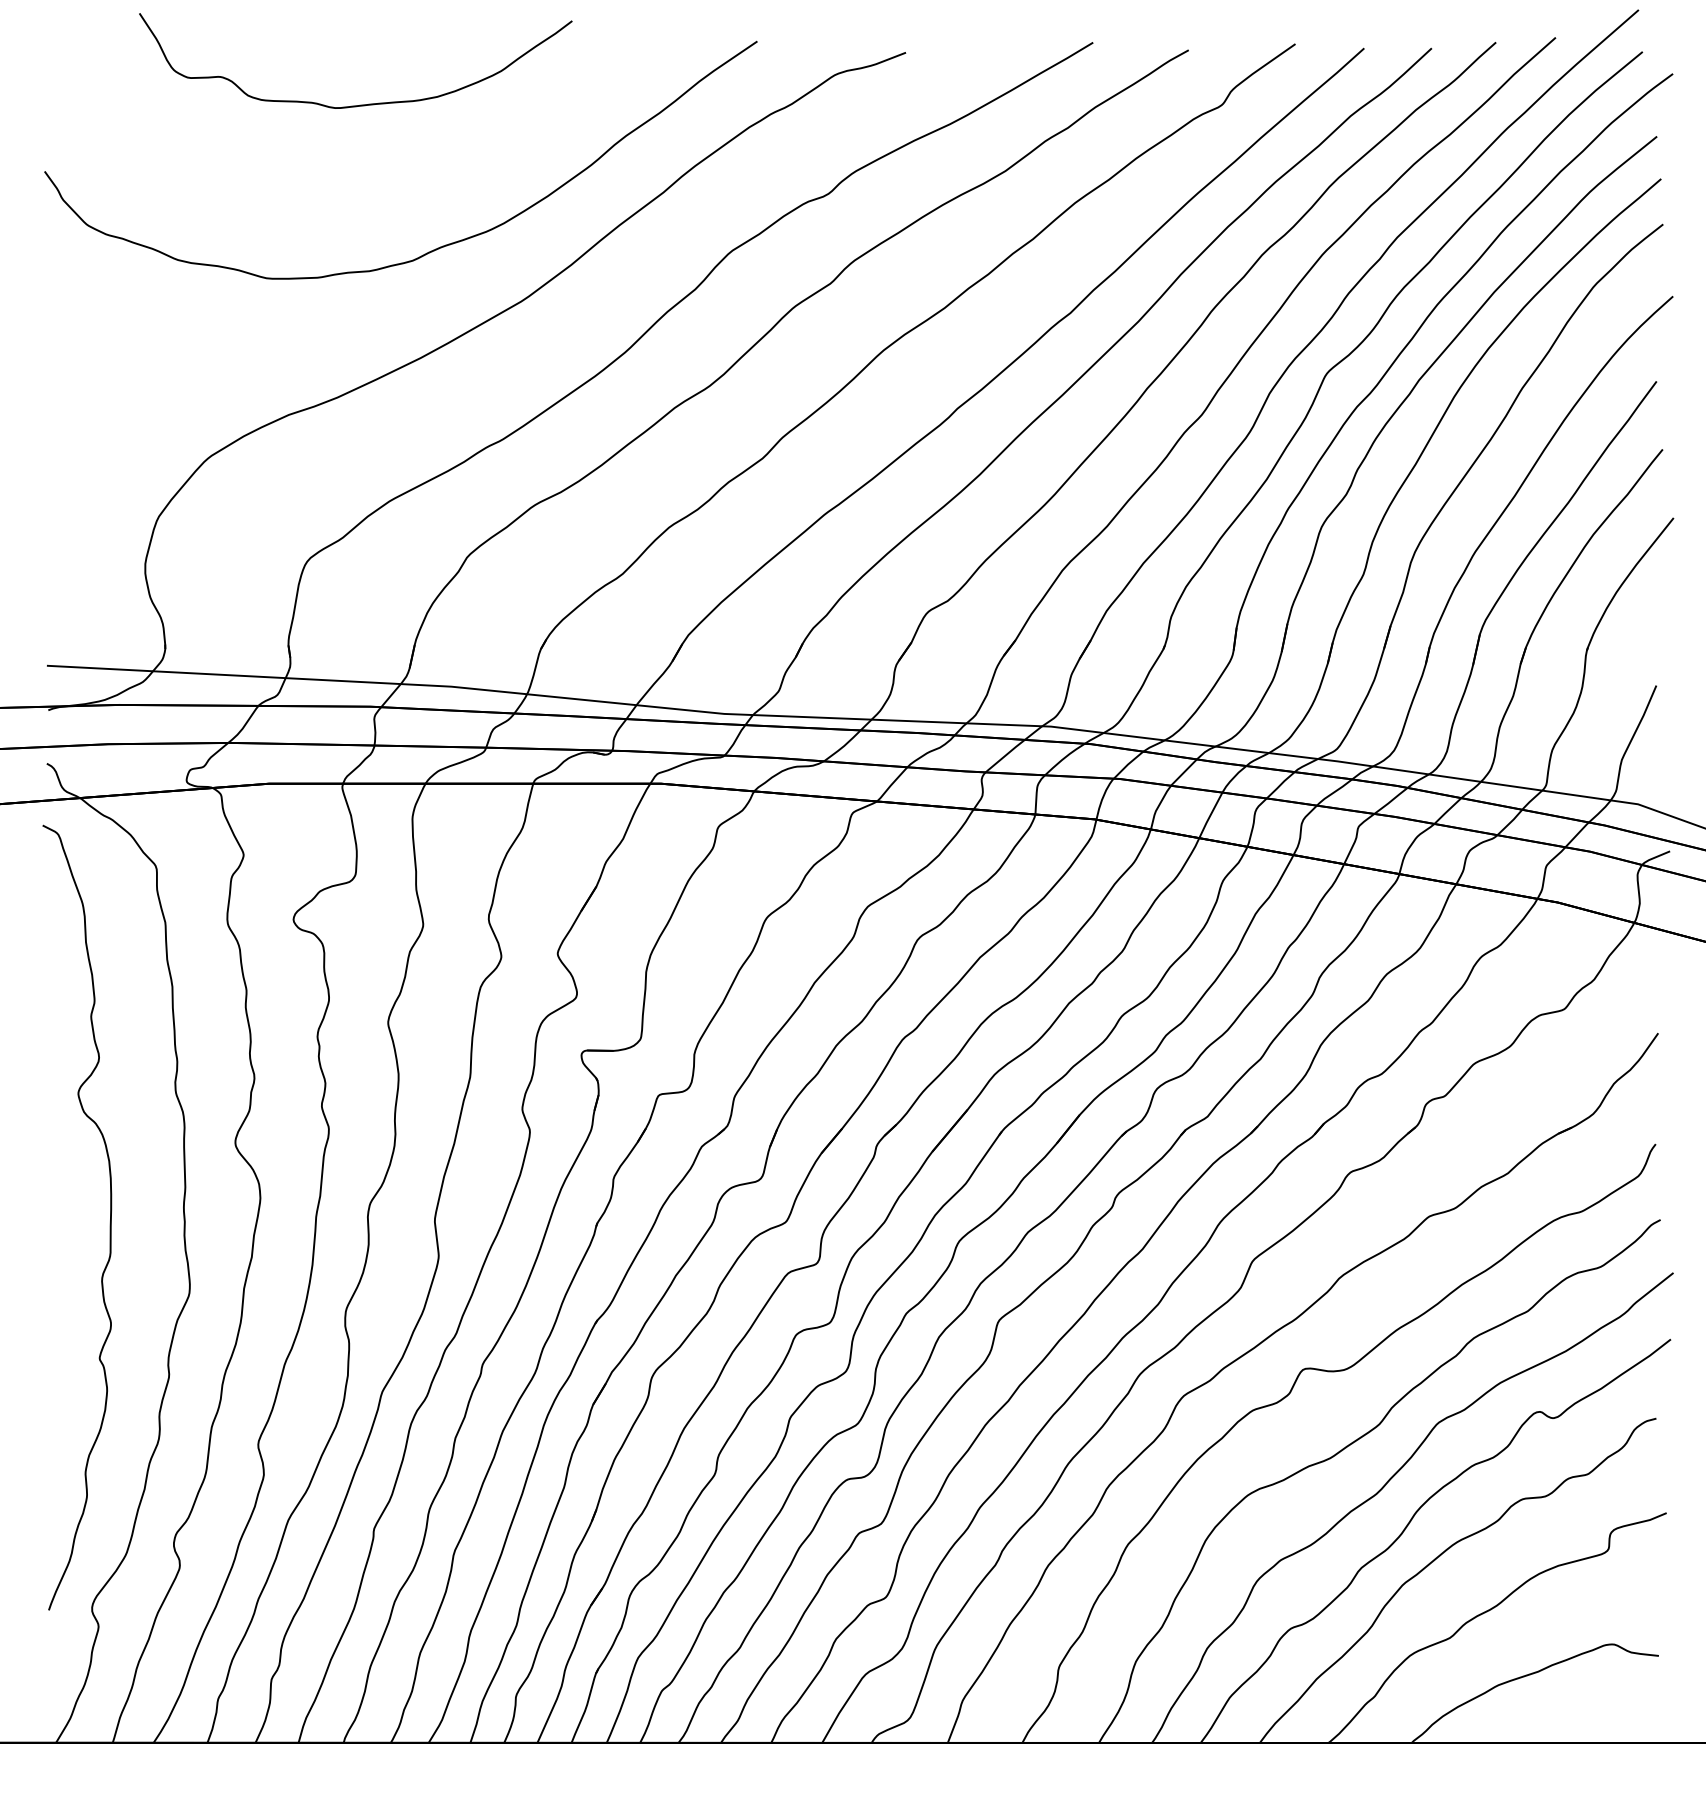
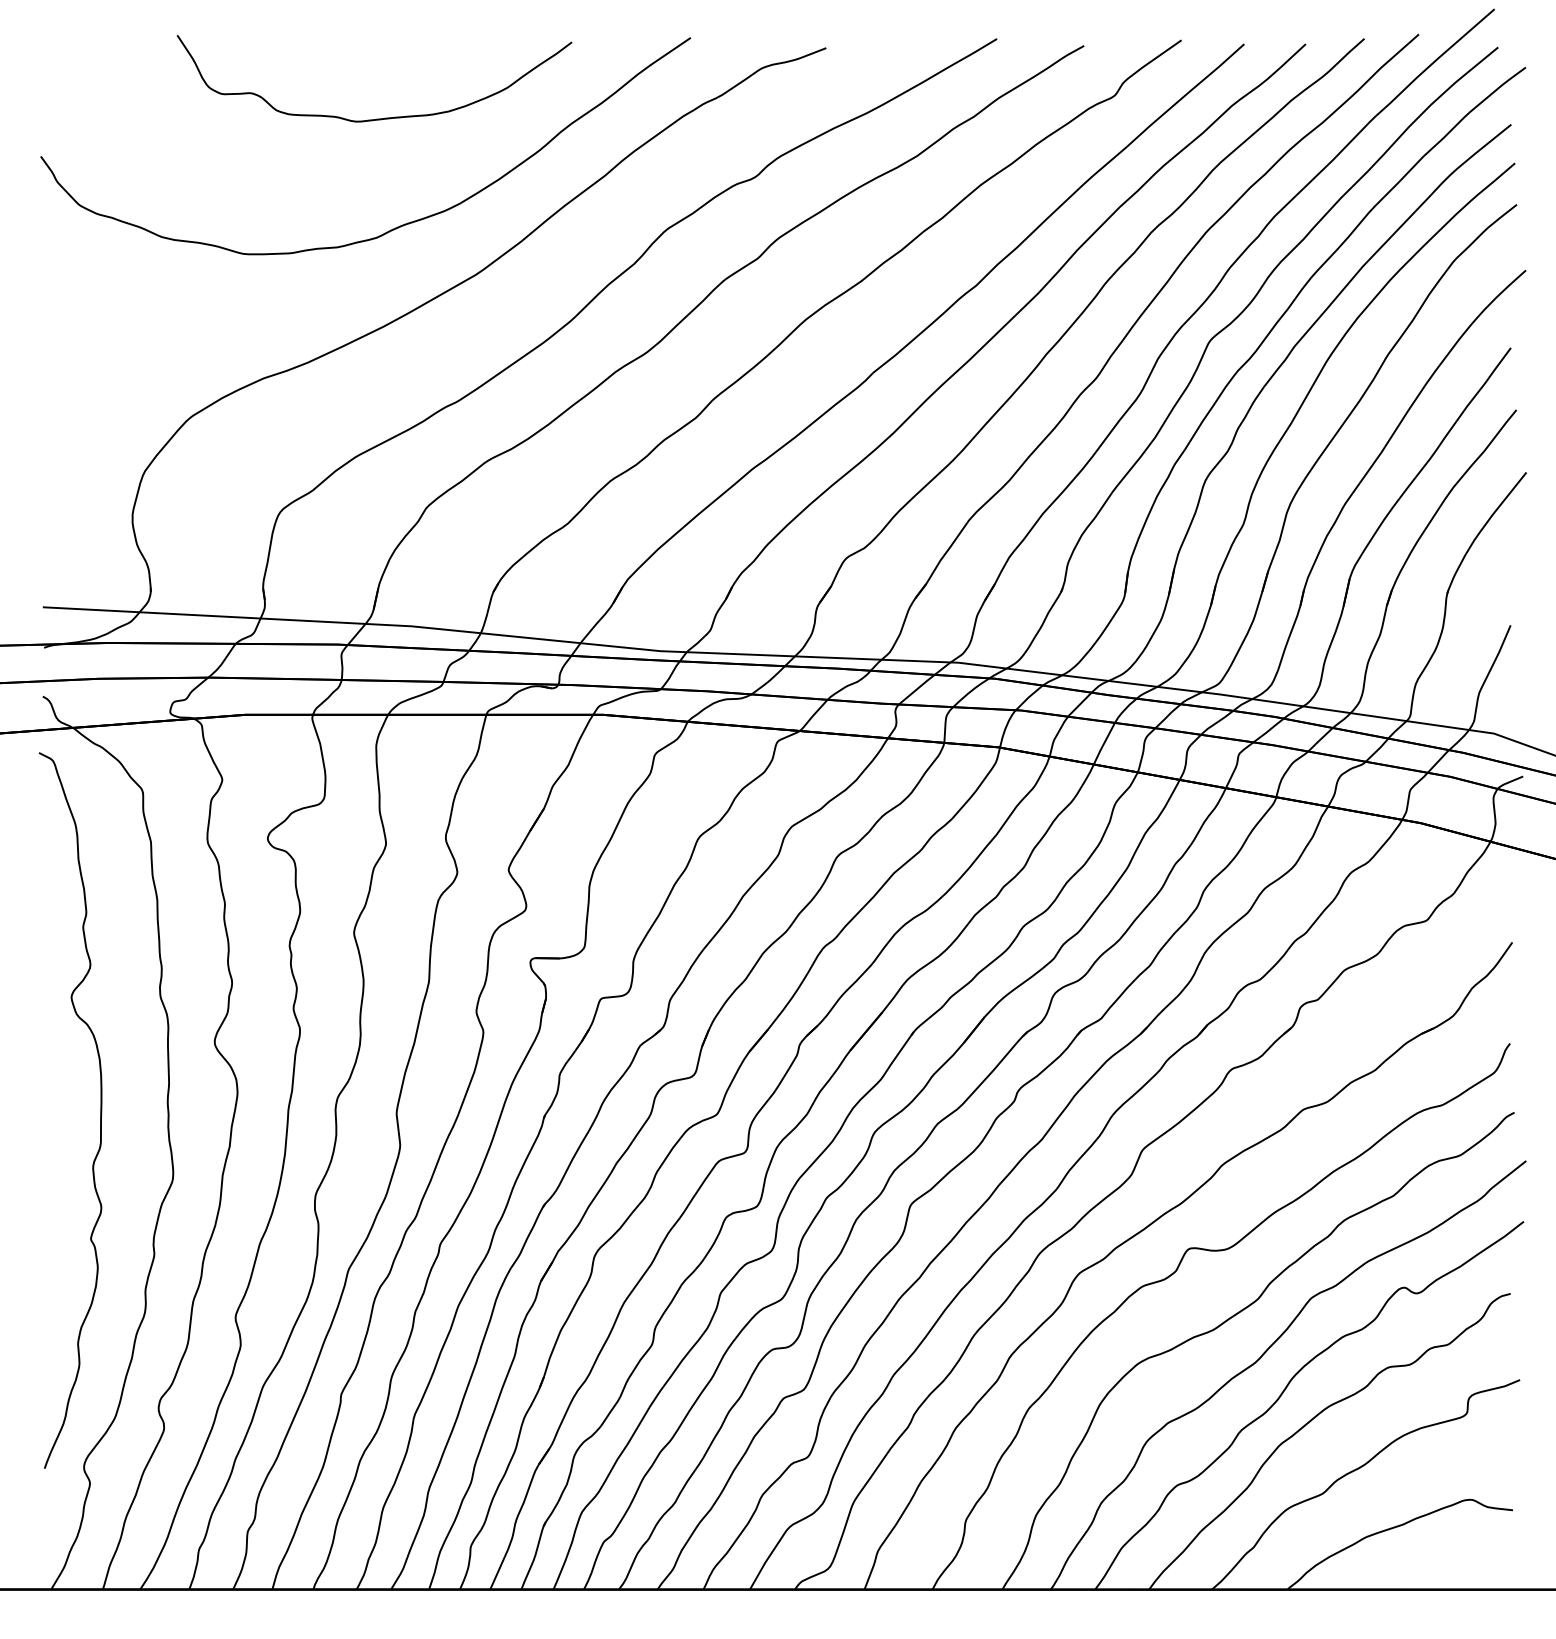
curve: (357, 104) -> (376, 118), moved

